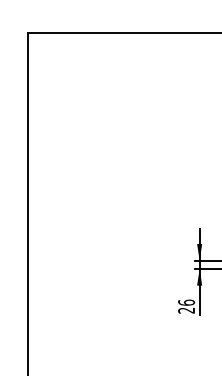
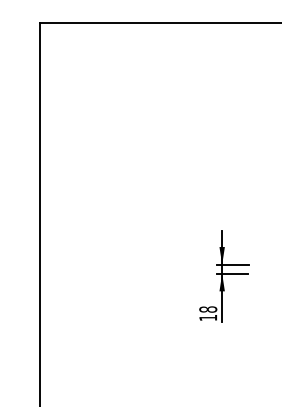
text: (186, 306) -> (208, 313), 26 -> 18

